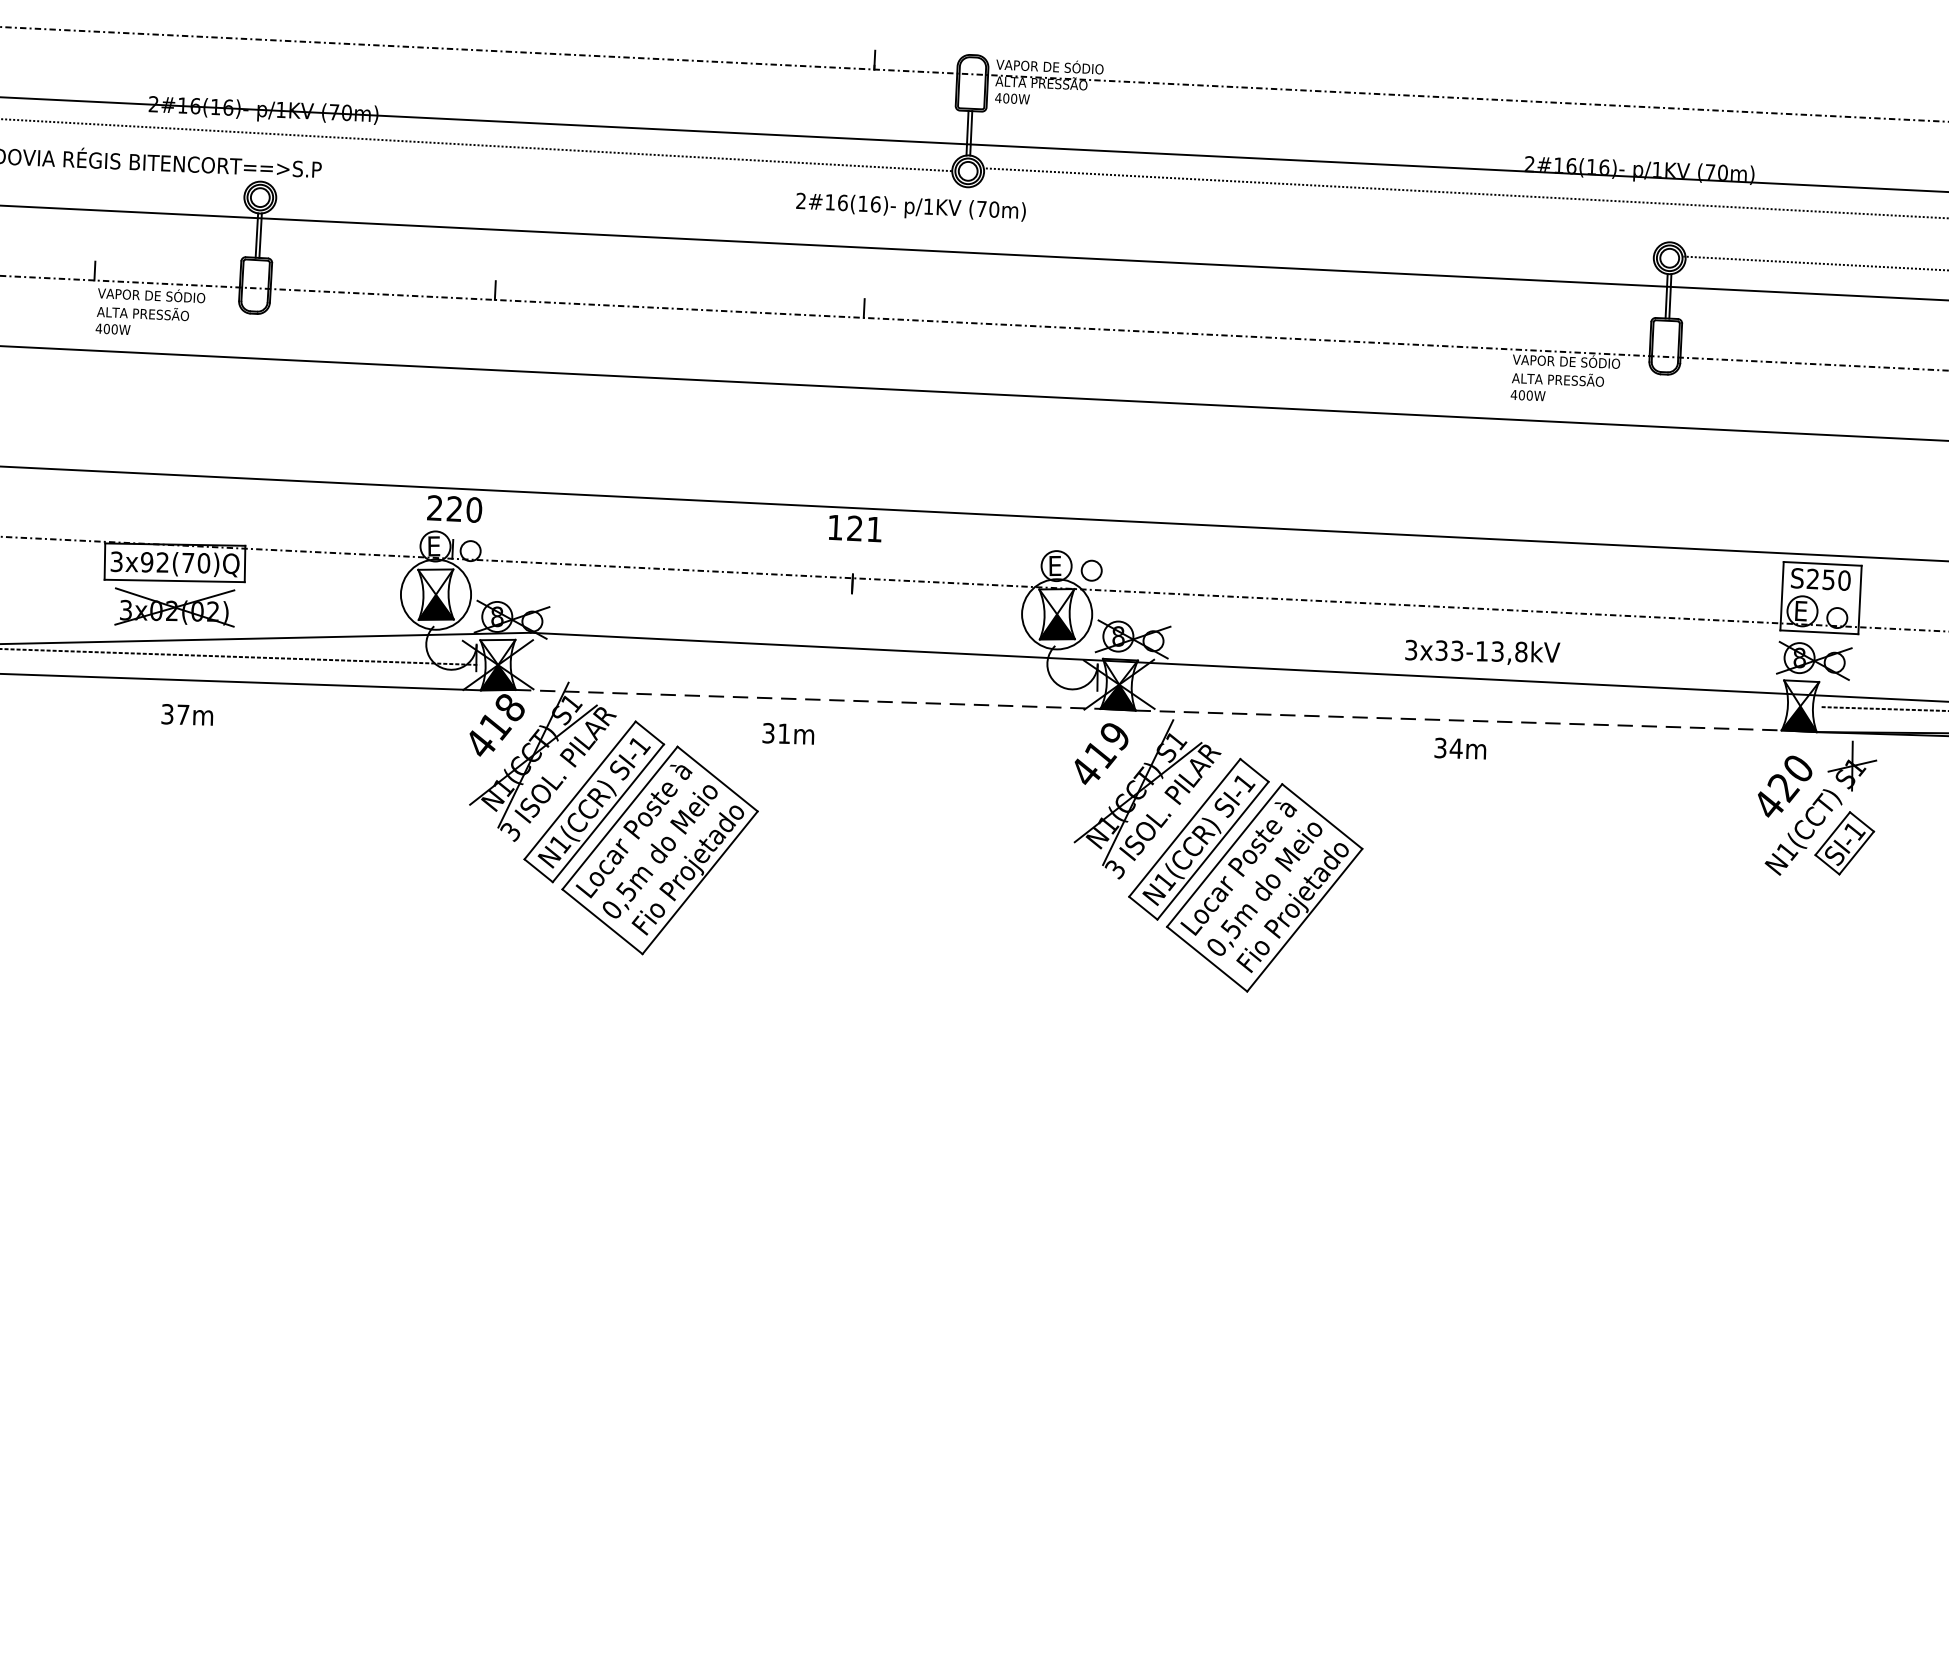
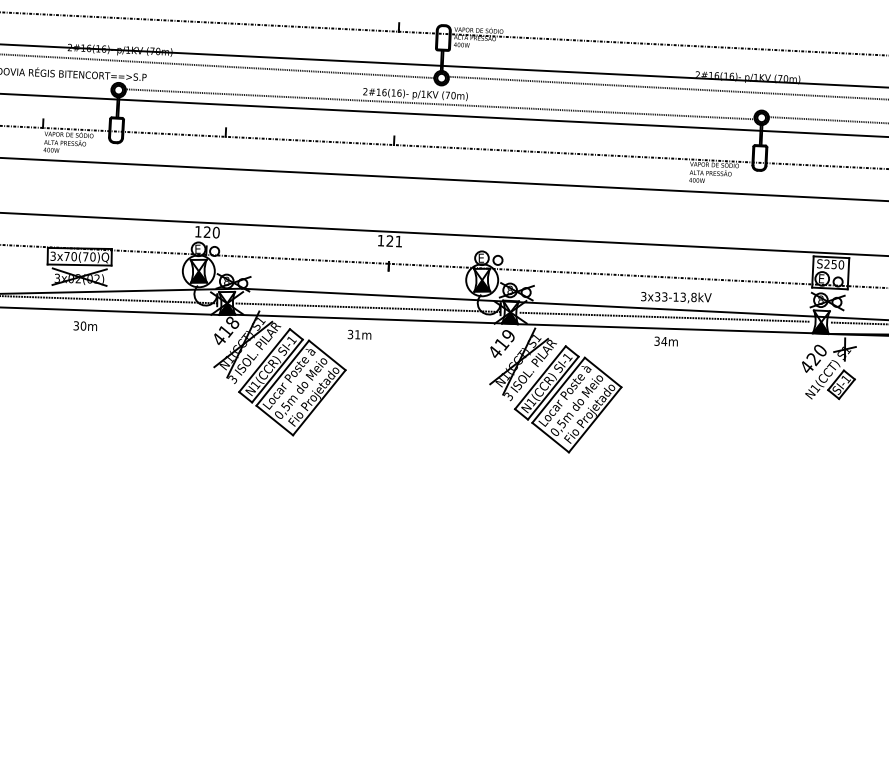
line: (961, 229) -> (438, 104), added
text: (433, 507) -> (197, 231), 220 -> 120
text: (154, 562) -> (70, 256), 3x92(70)Q -> 3x70(70)Q
line: (805, 673) -> (367, 307), added
line: (1456, 693) -> (664, 316), added
line: (810, 700) -> (369, 319), dashed -> solid
text: (183, 713) -> (83, 325), 37m -> 30m
line: (1458, 720) -> (665, 328), dashed -> solid

